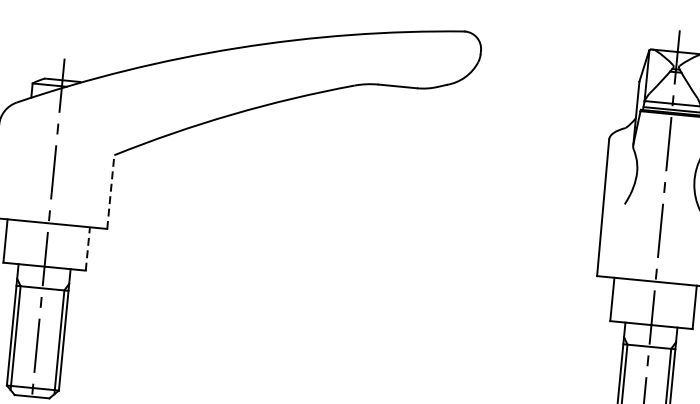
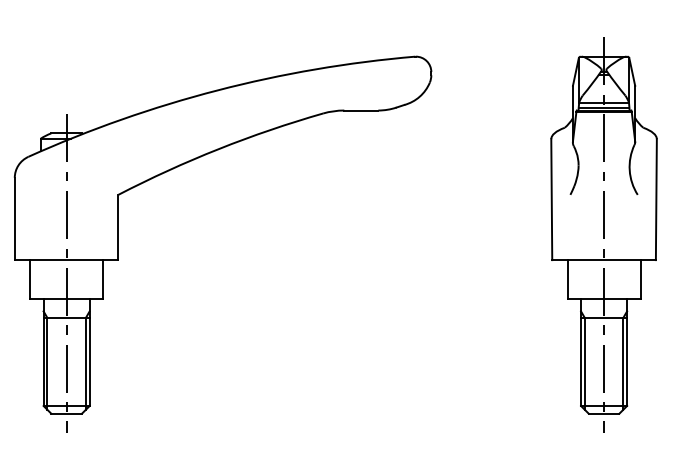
line: (110, 192) -> (118, 227), dashed -> solid
line: (88, 248) -> (103, 278), dashed -> solid

